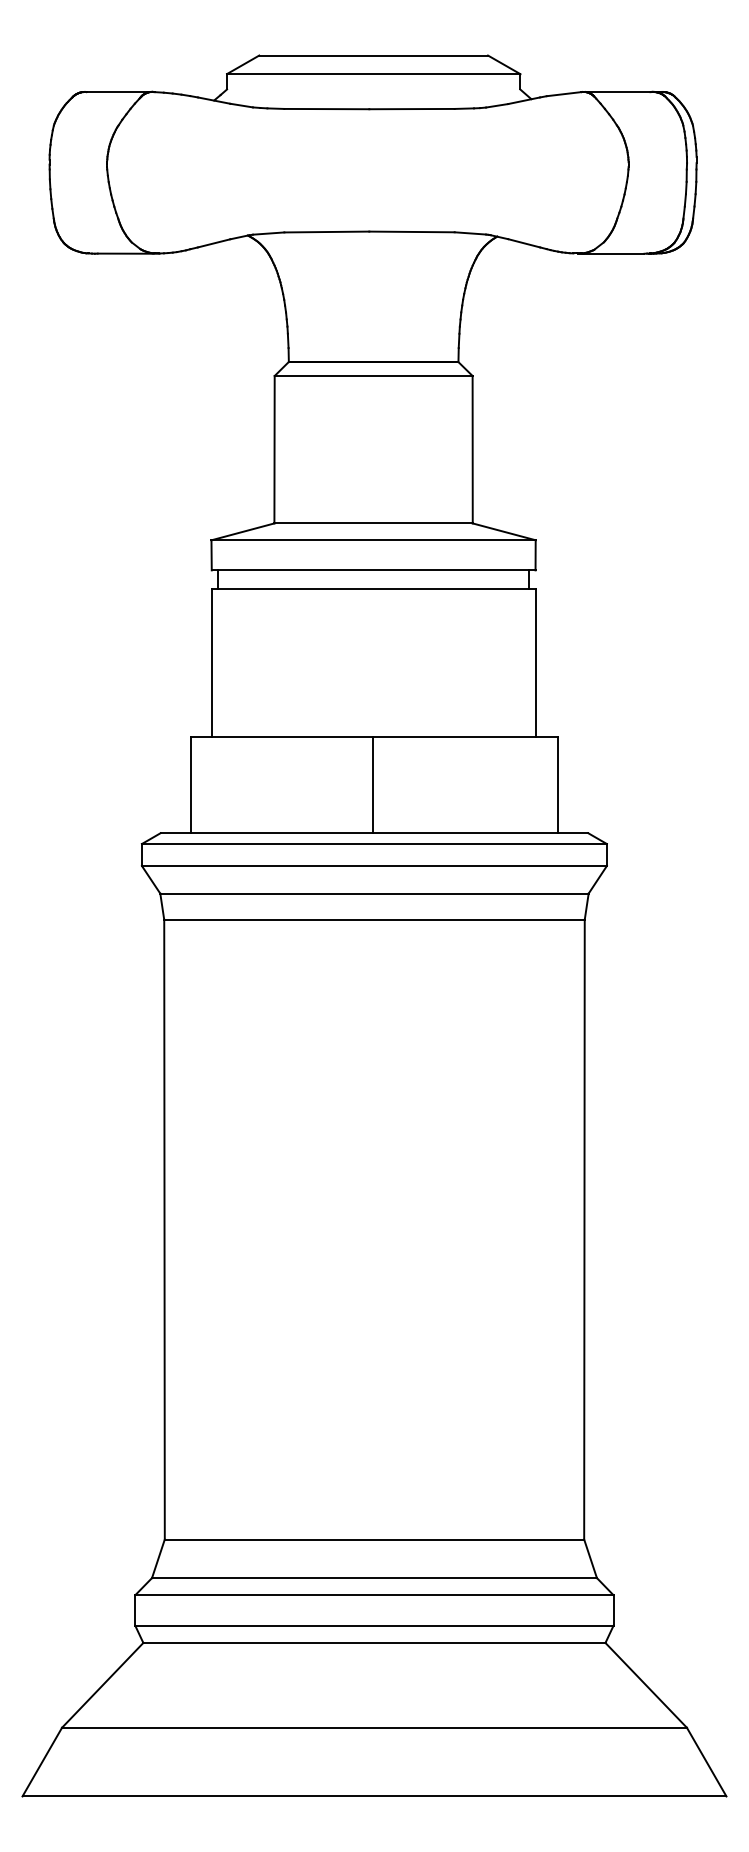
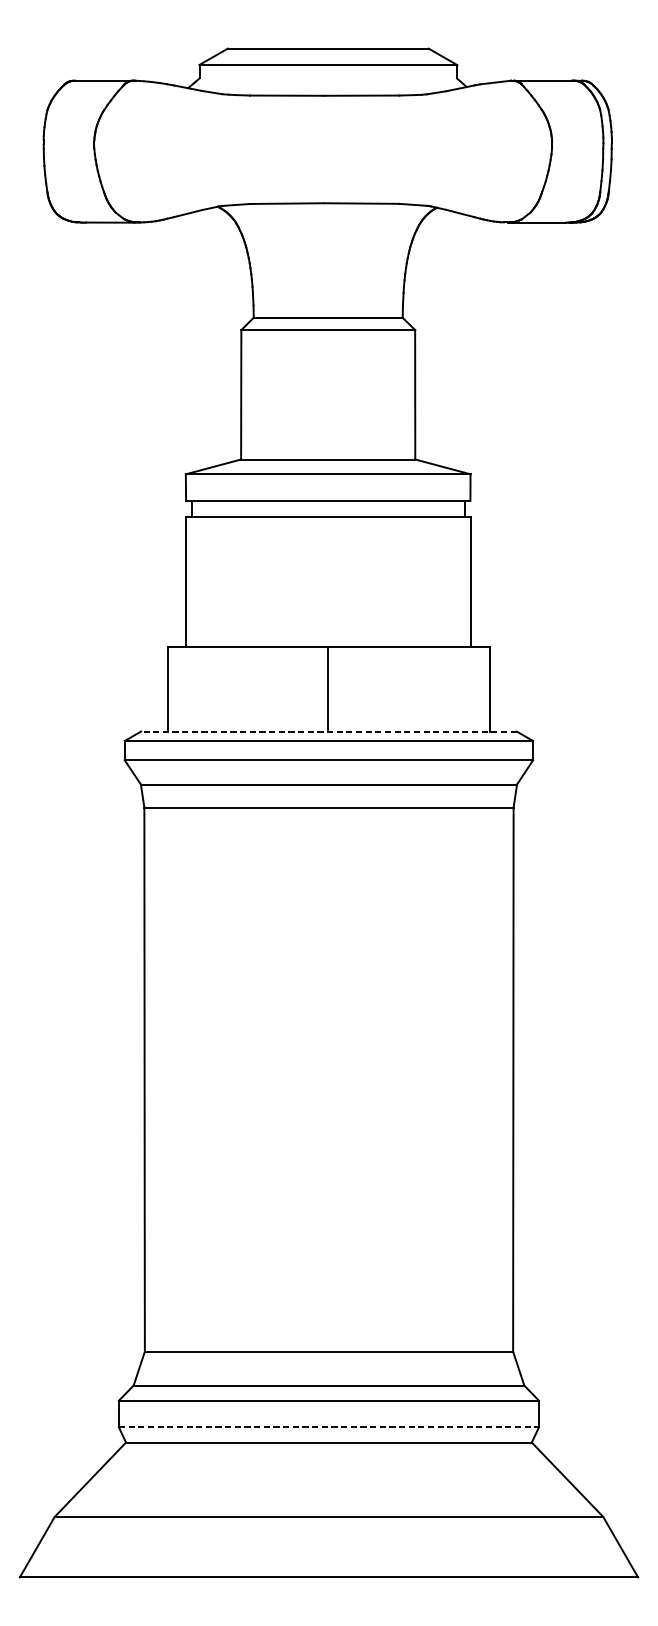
line: (374, 833) -> (329, 731), solid -> dashed
line: (374, 1625) -> (329, 1427), solid -> dashed

